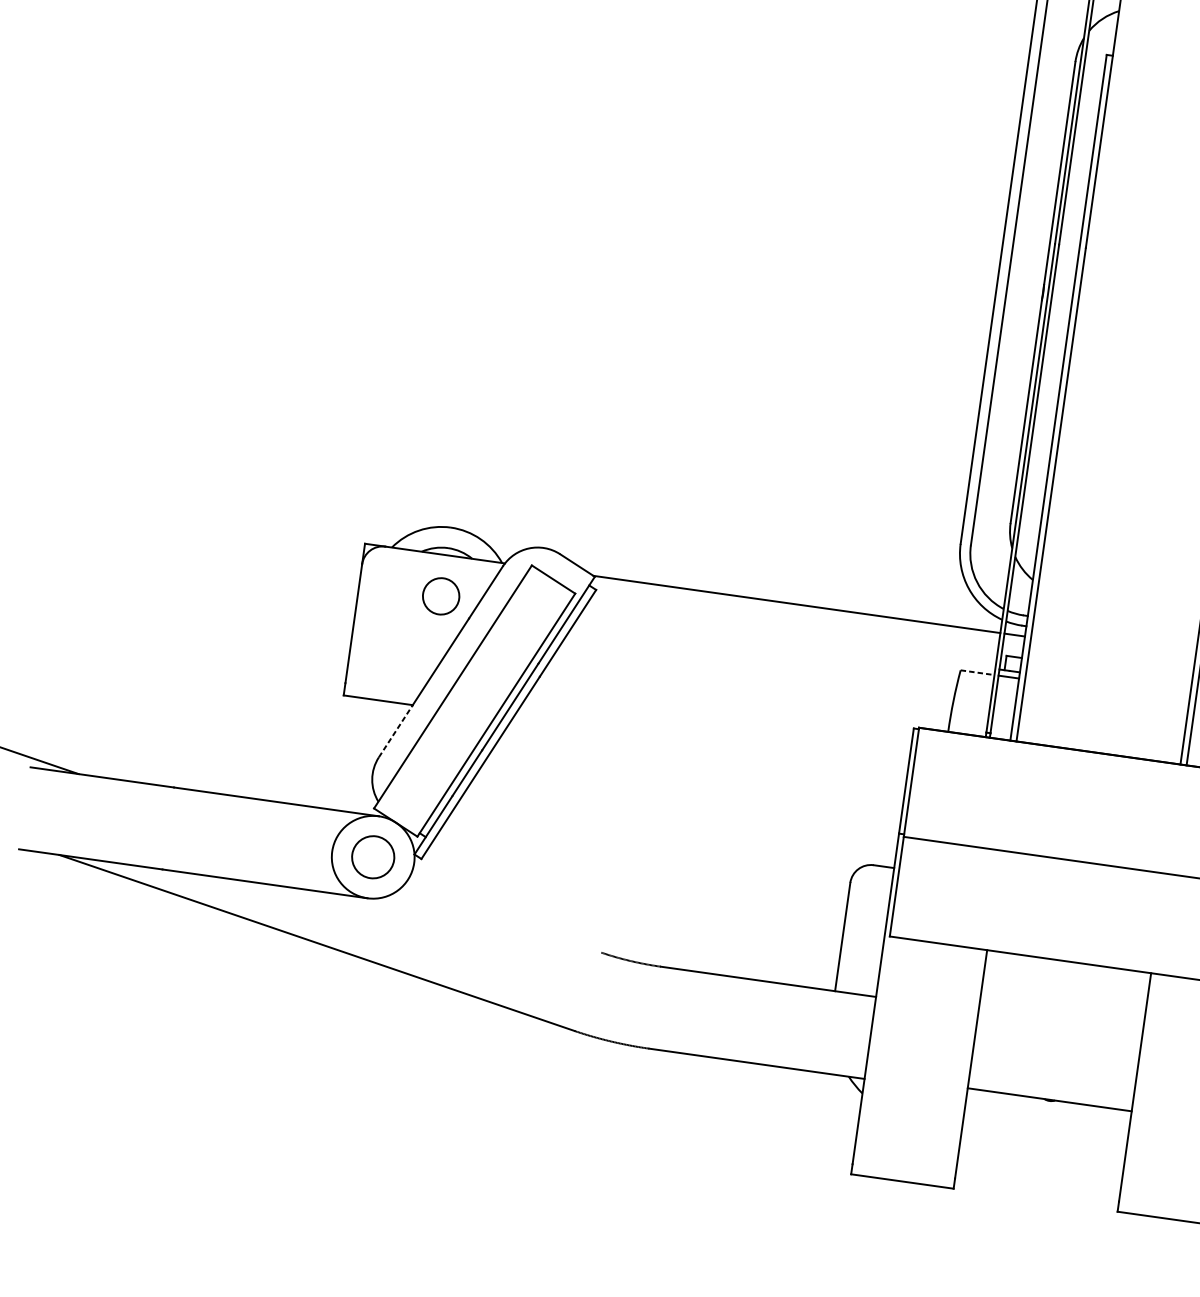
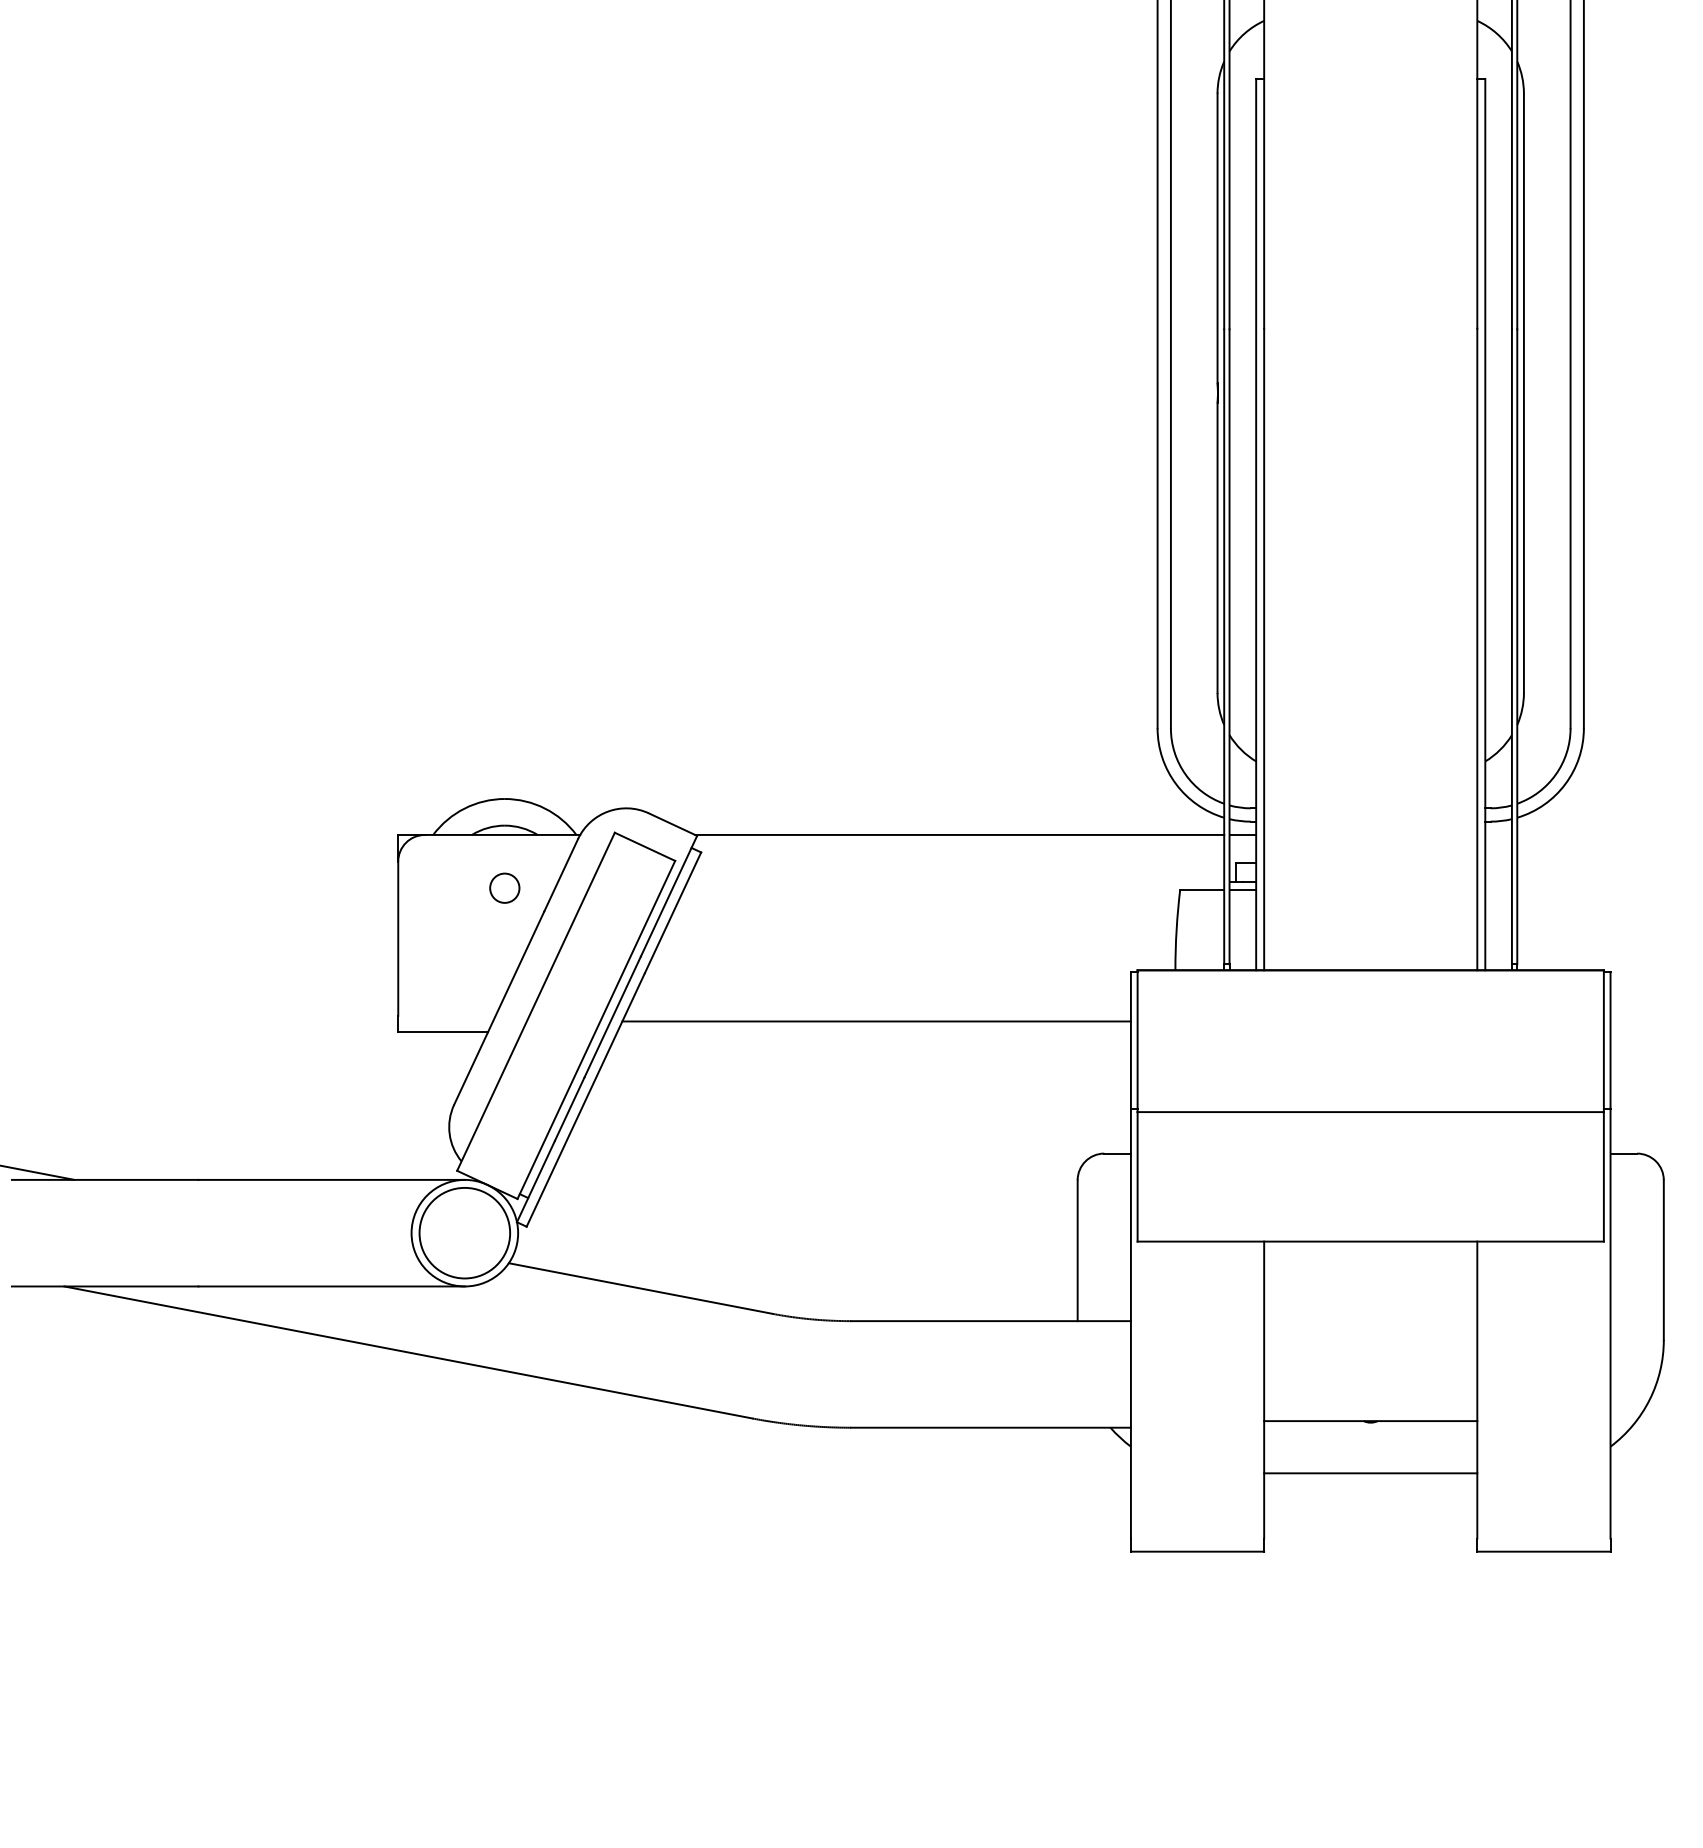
circle: (441, 595) -> (504, 887), size x0.62
line: (977, 672) -> (1202, 889), dashed -> solid
line: (396, 731) -> (471, 1068), dashed -> solid
line: (712, 738) -> (876, 1021), added
circle: (373, 856) -> (464, 1232), size x1.67
line: (502, 918) -> (640, 1288), added
line: (1043, 1140) -> (1370, 1473), added

